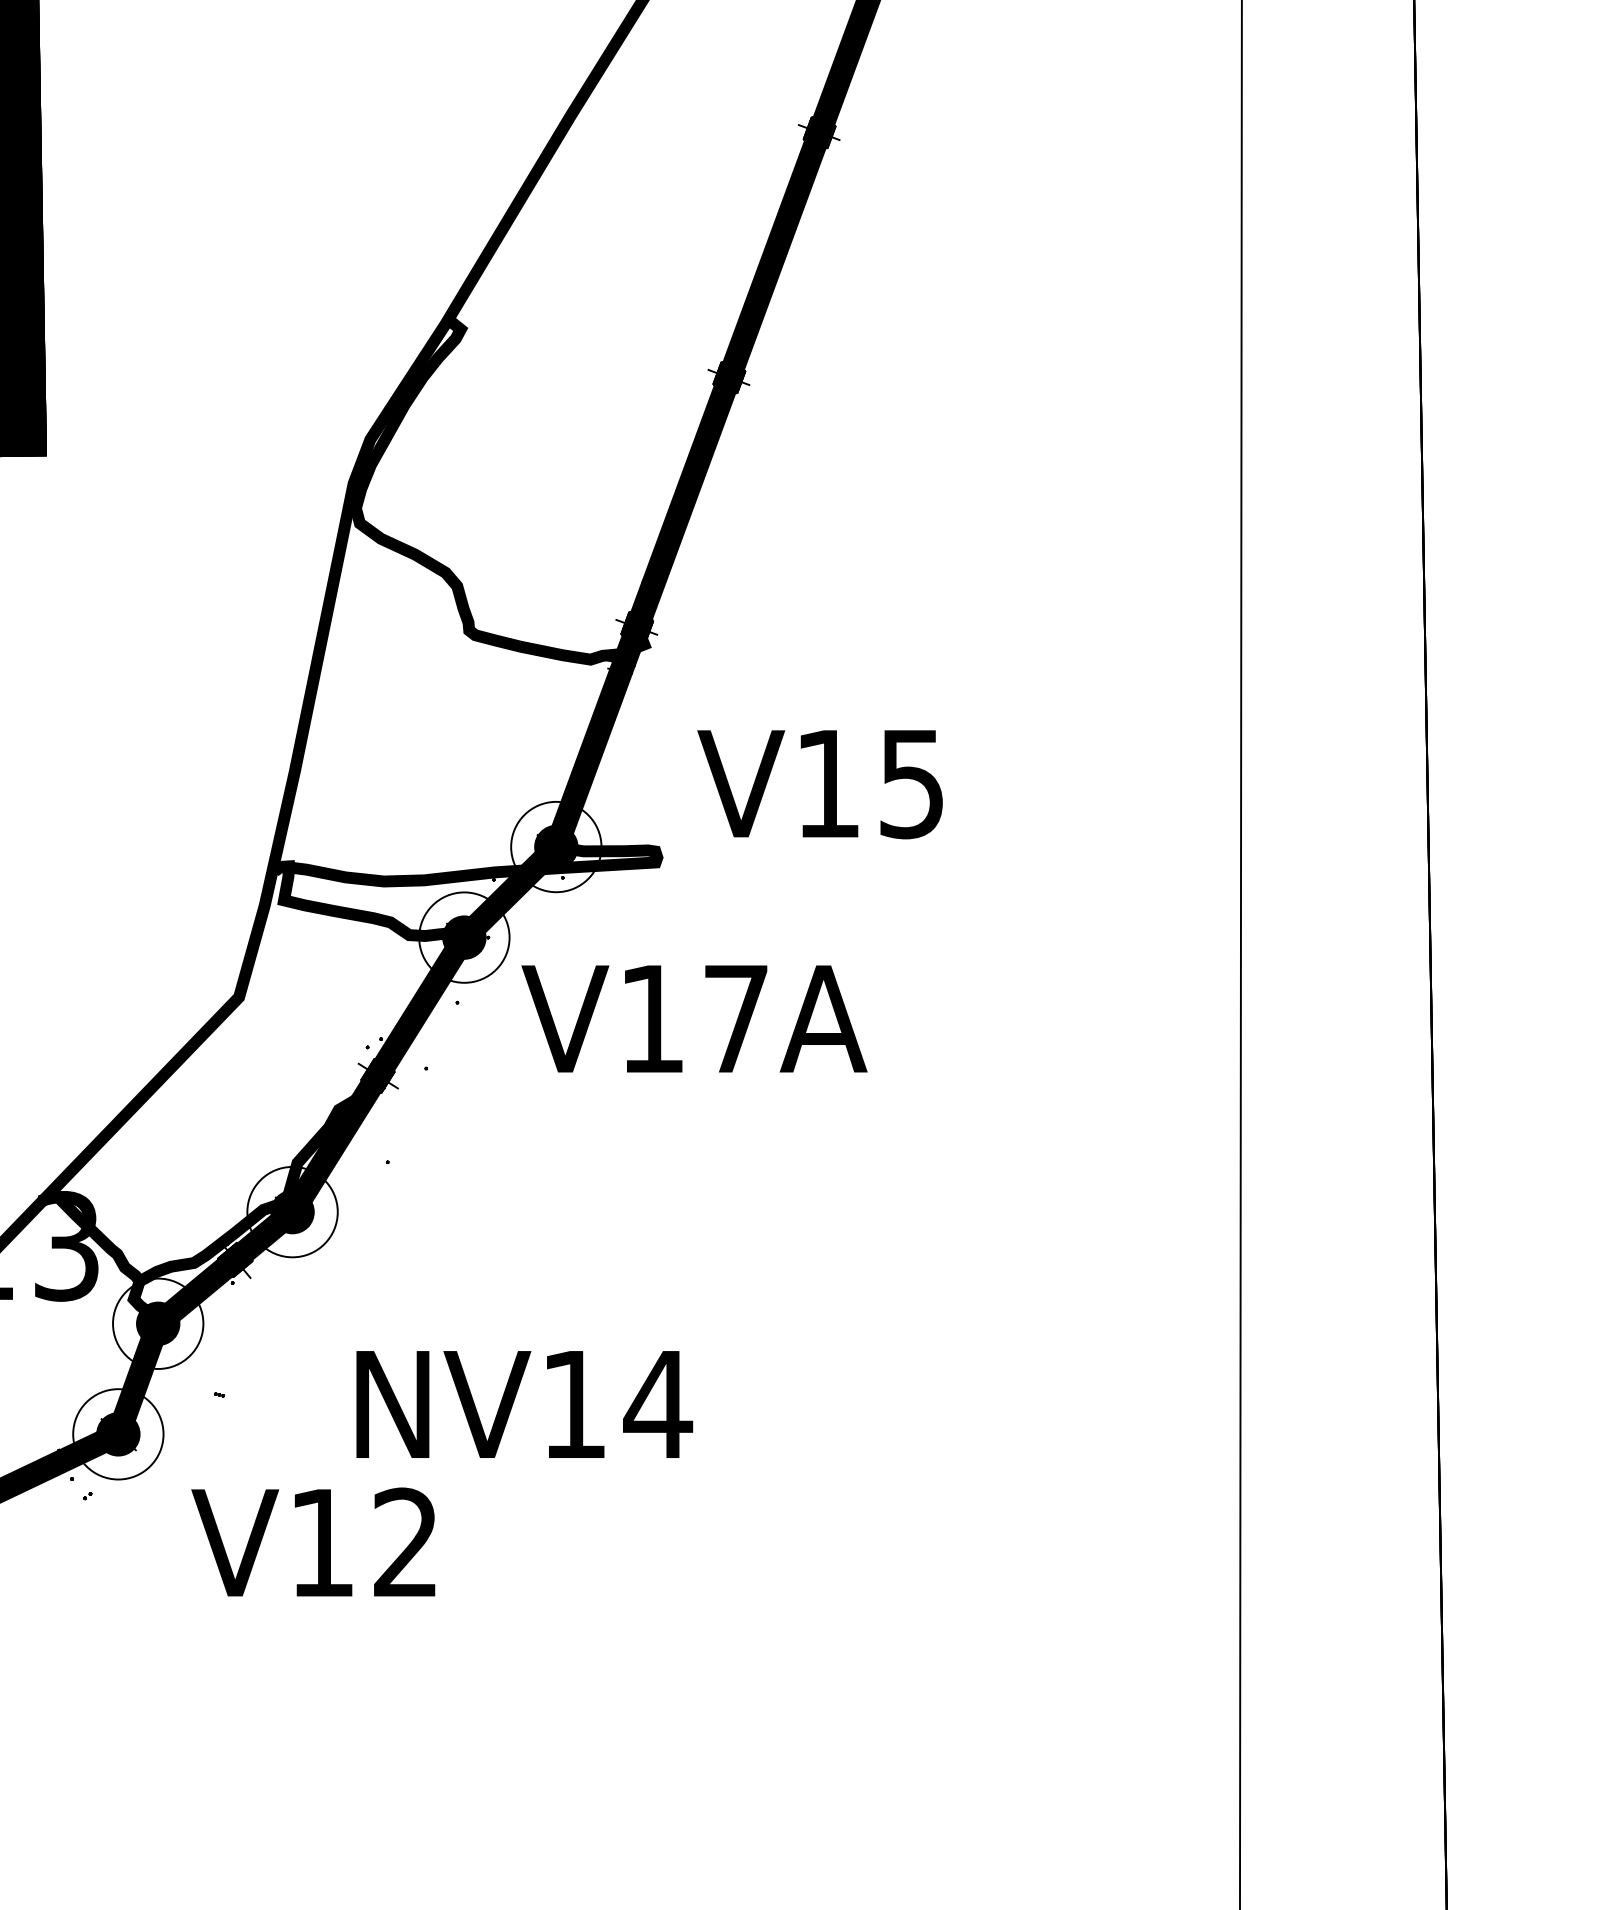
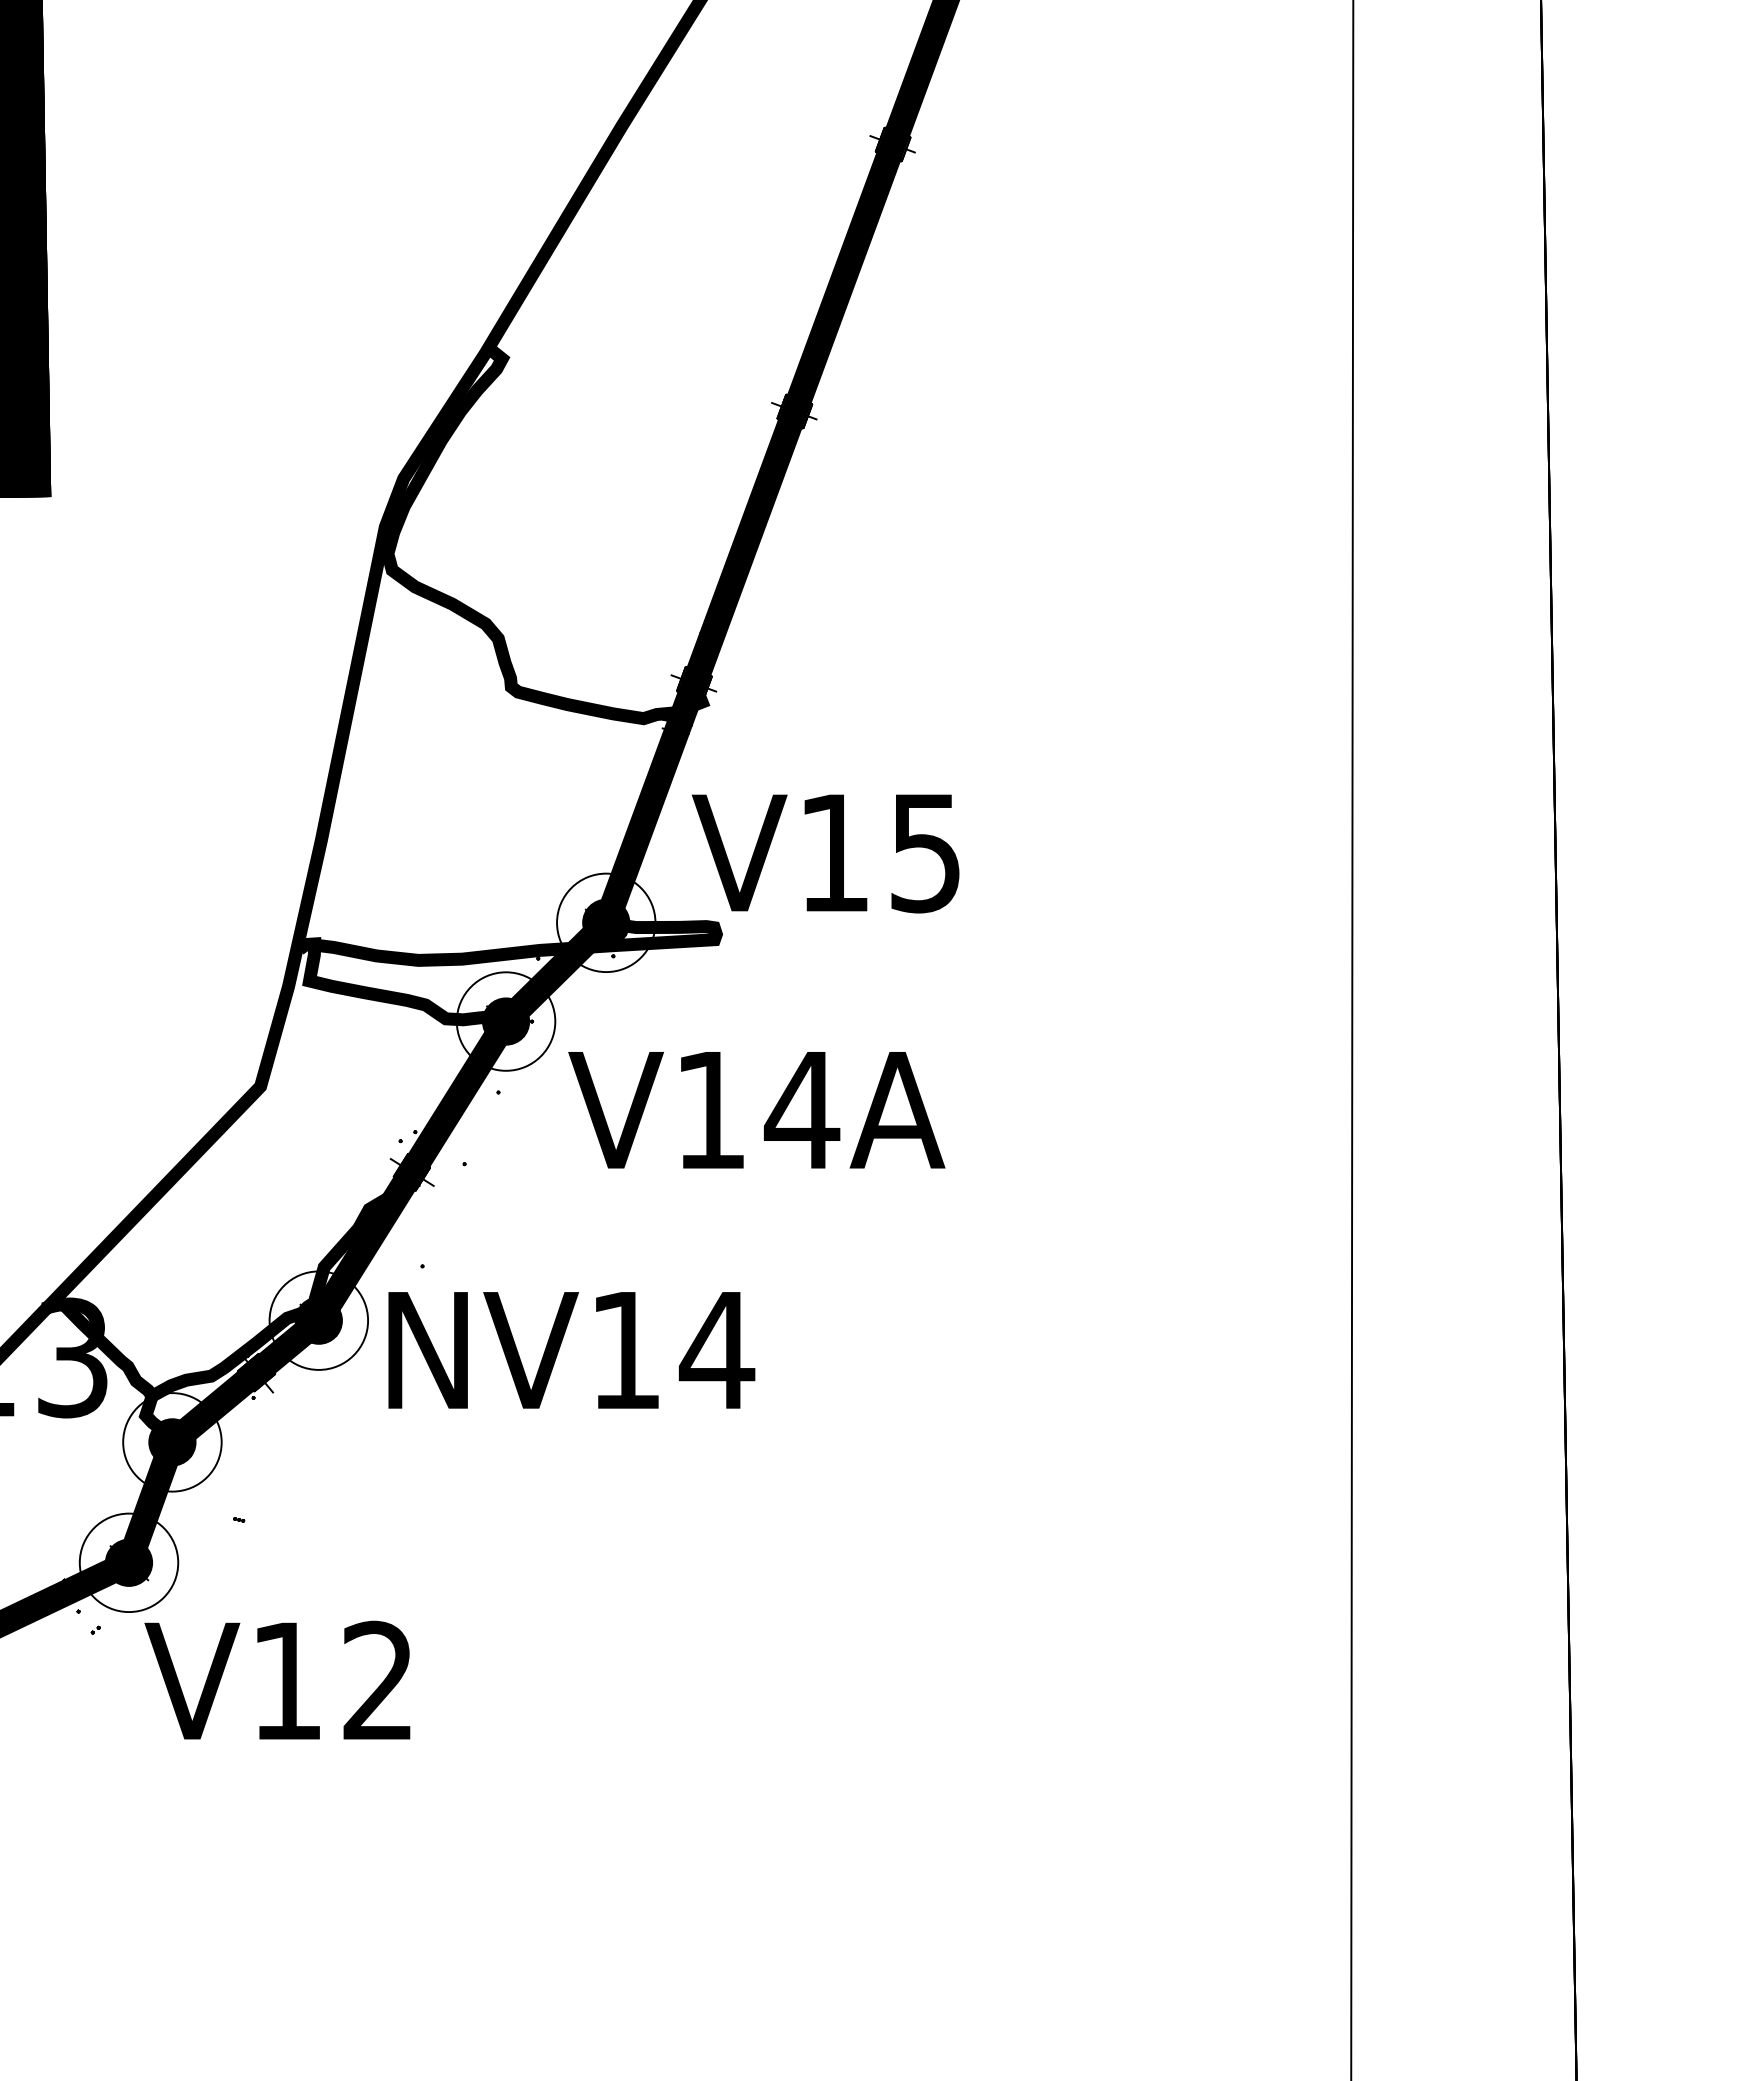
text: (819, 784) -> (825, 853), moved
text: (735, 1019) -> (801, 1110), V17A -> V14A
text: (524, 1404) -> (571, 1350), moved
text: (313, 1541) -> (277, 1679), moved

